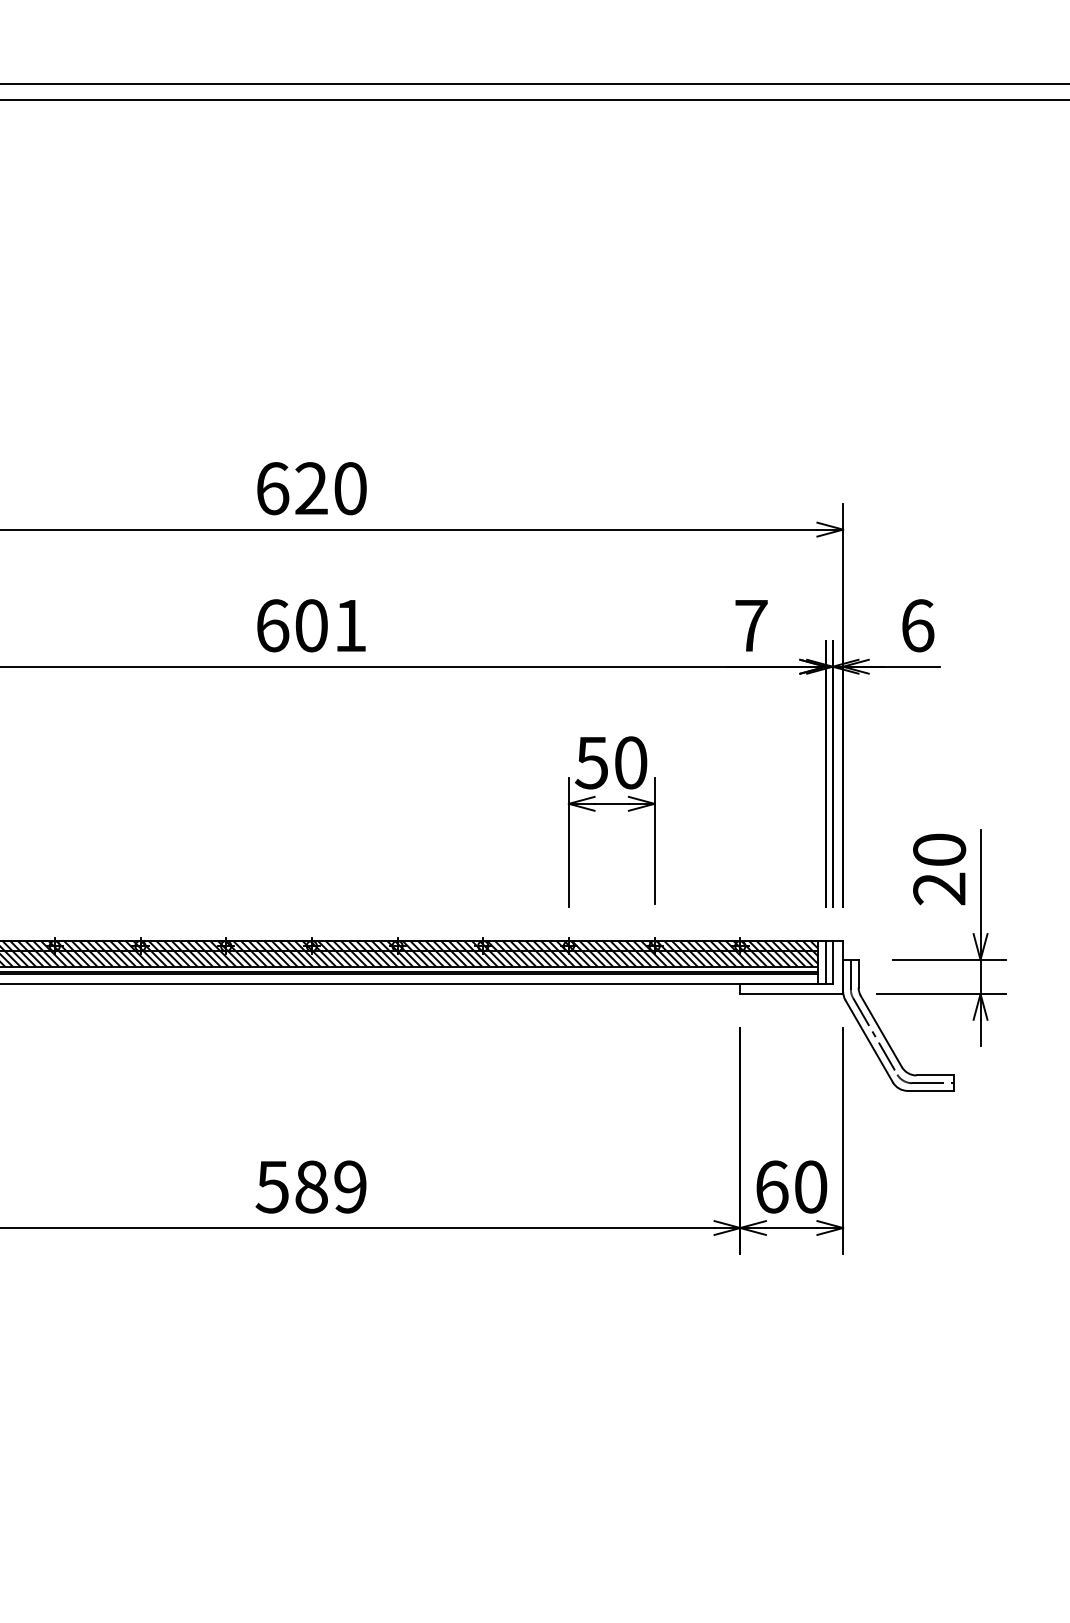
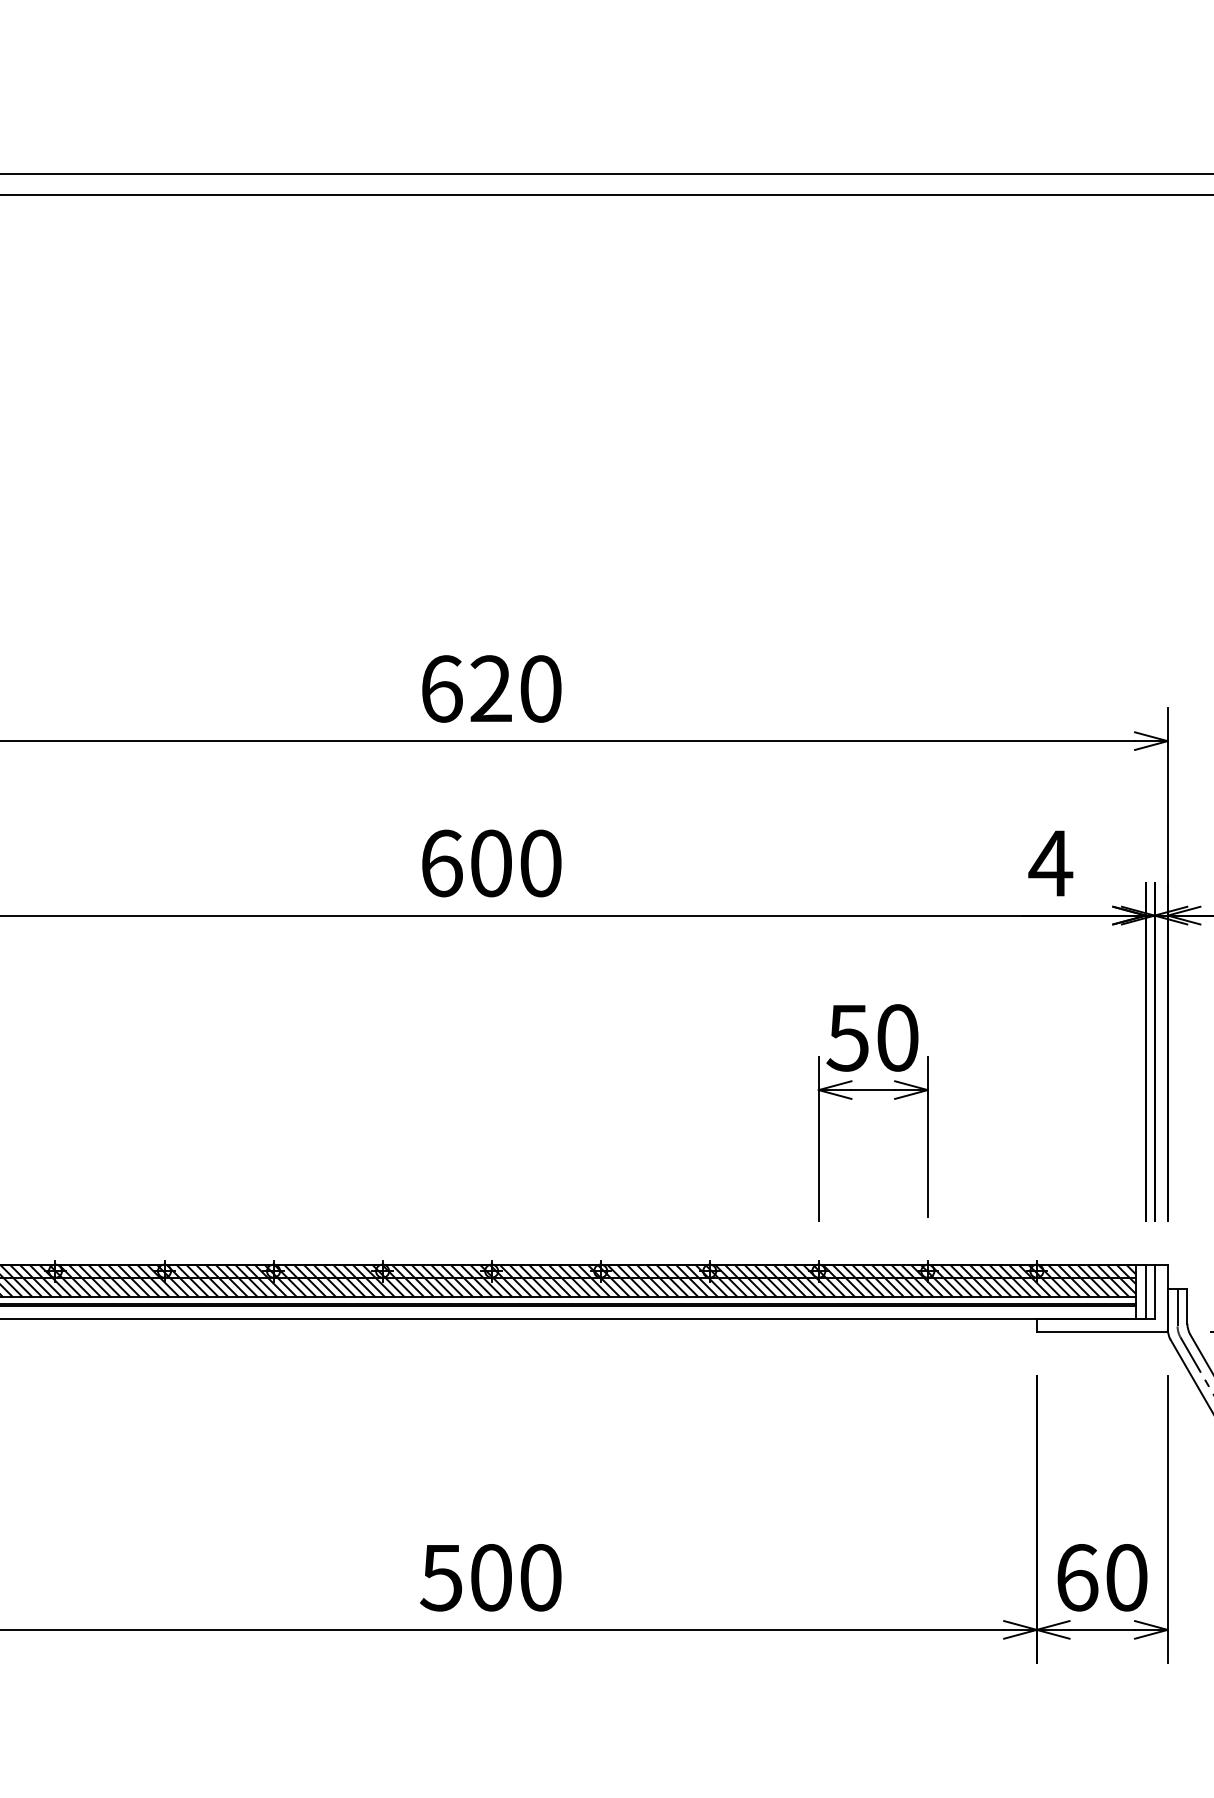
text: (350, 625) -> (540, 863), 601 -> 600
text: (750, 625) -> (1049, 863), 7 -> 4
text: (330, 1186) -> (515, 1577), 589 -> 500

